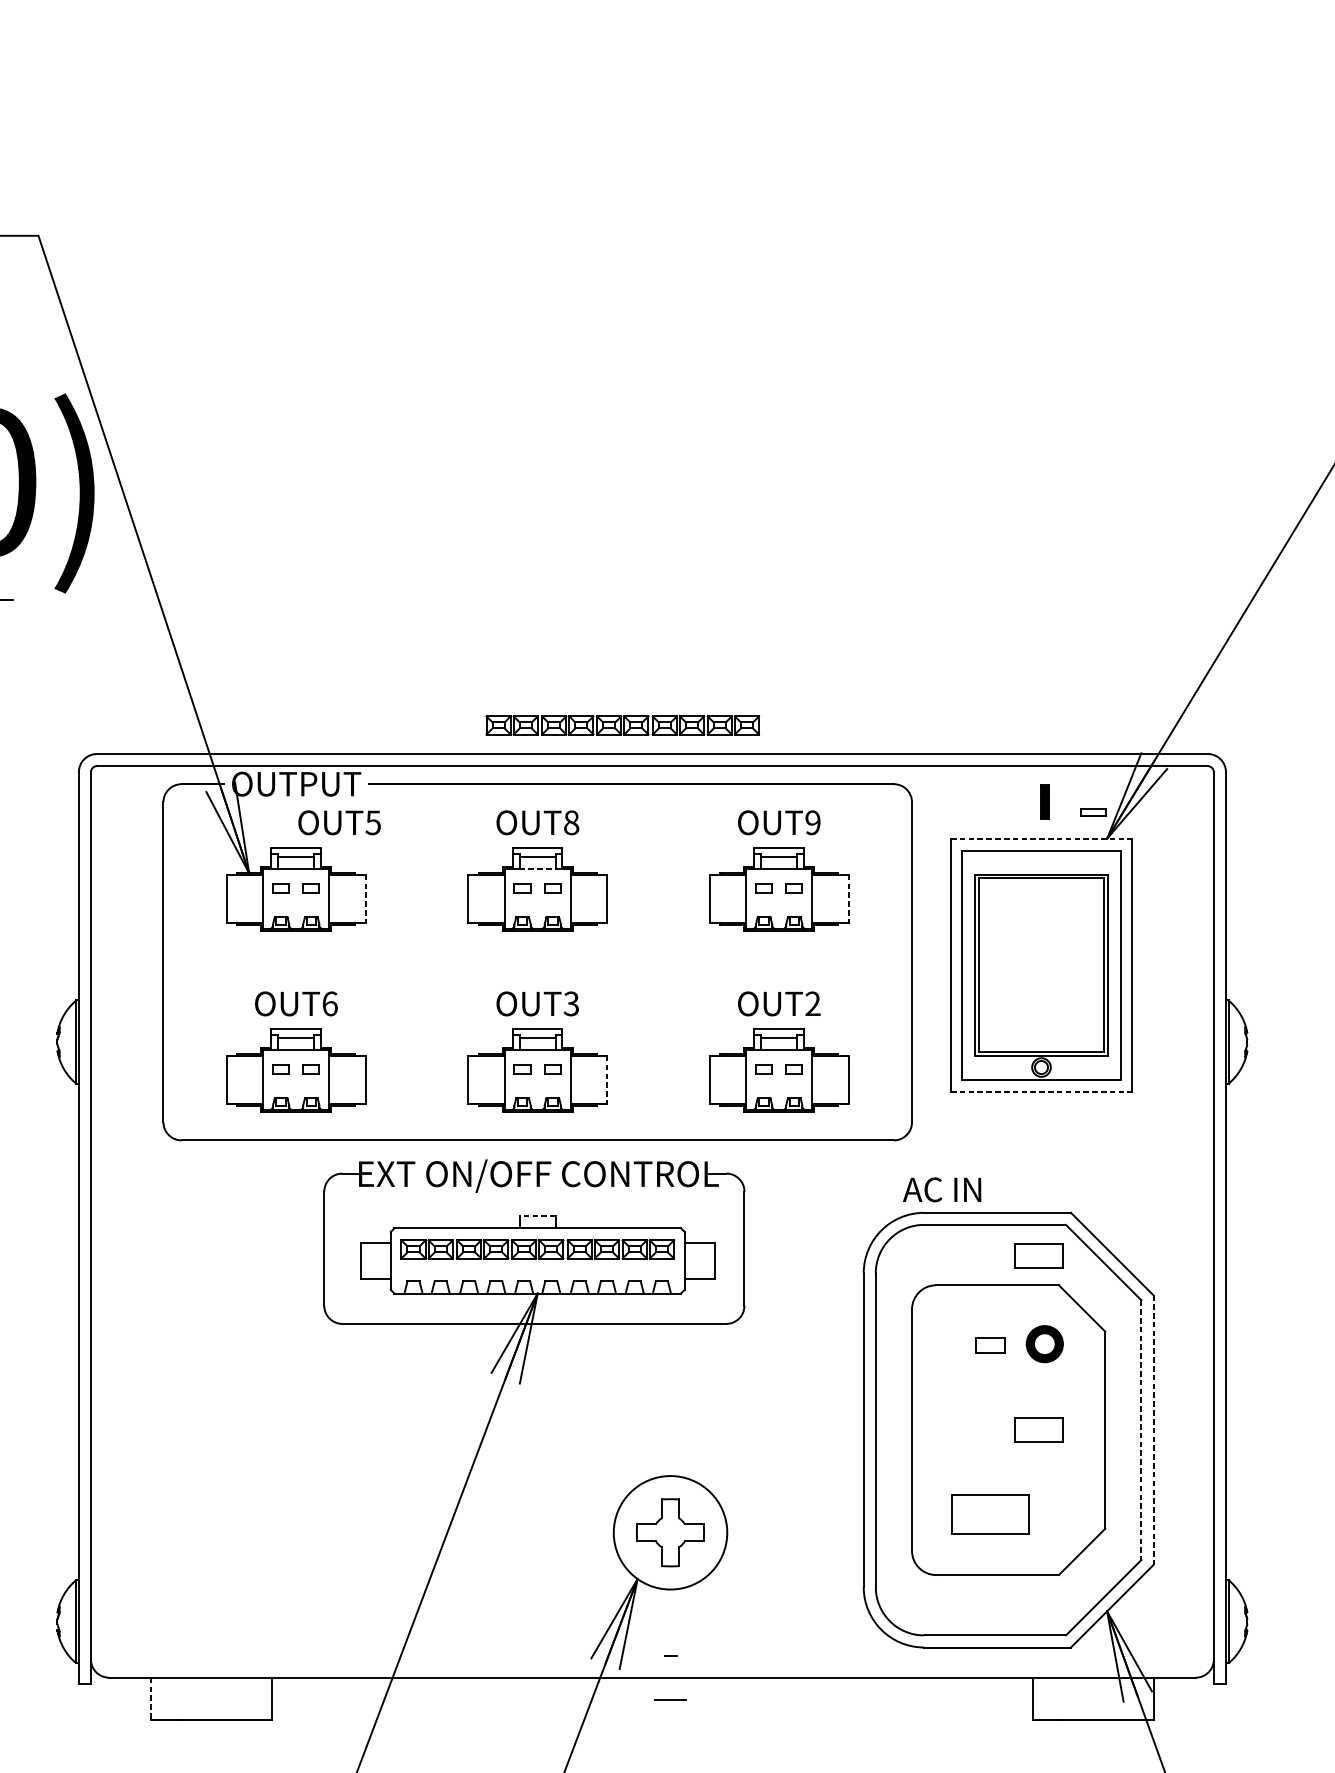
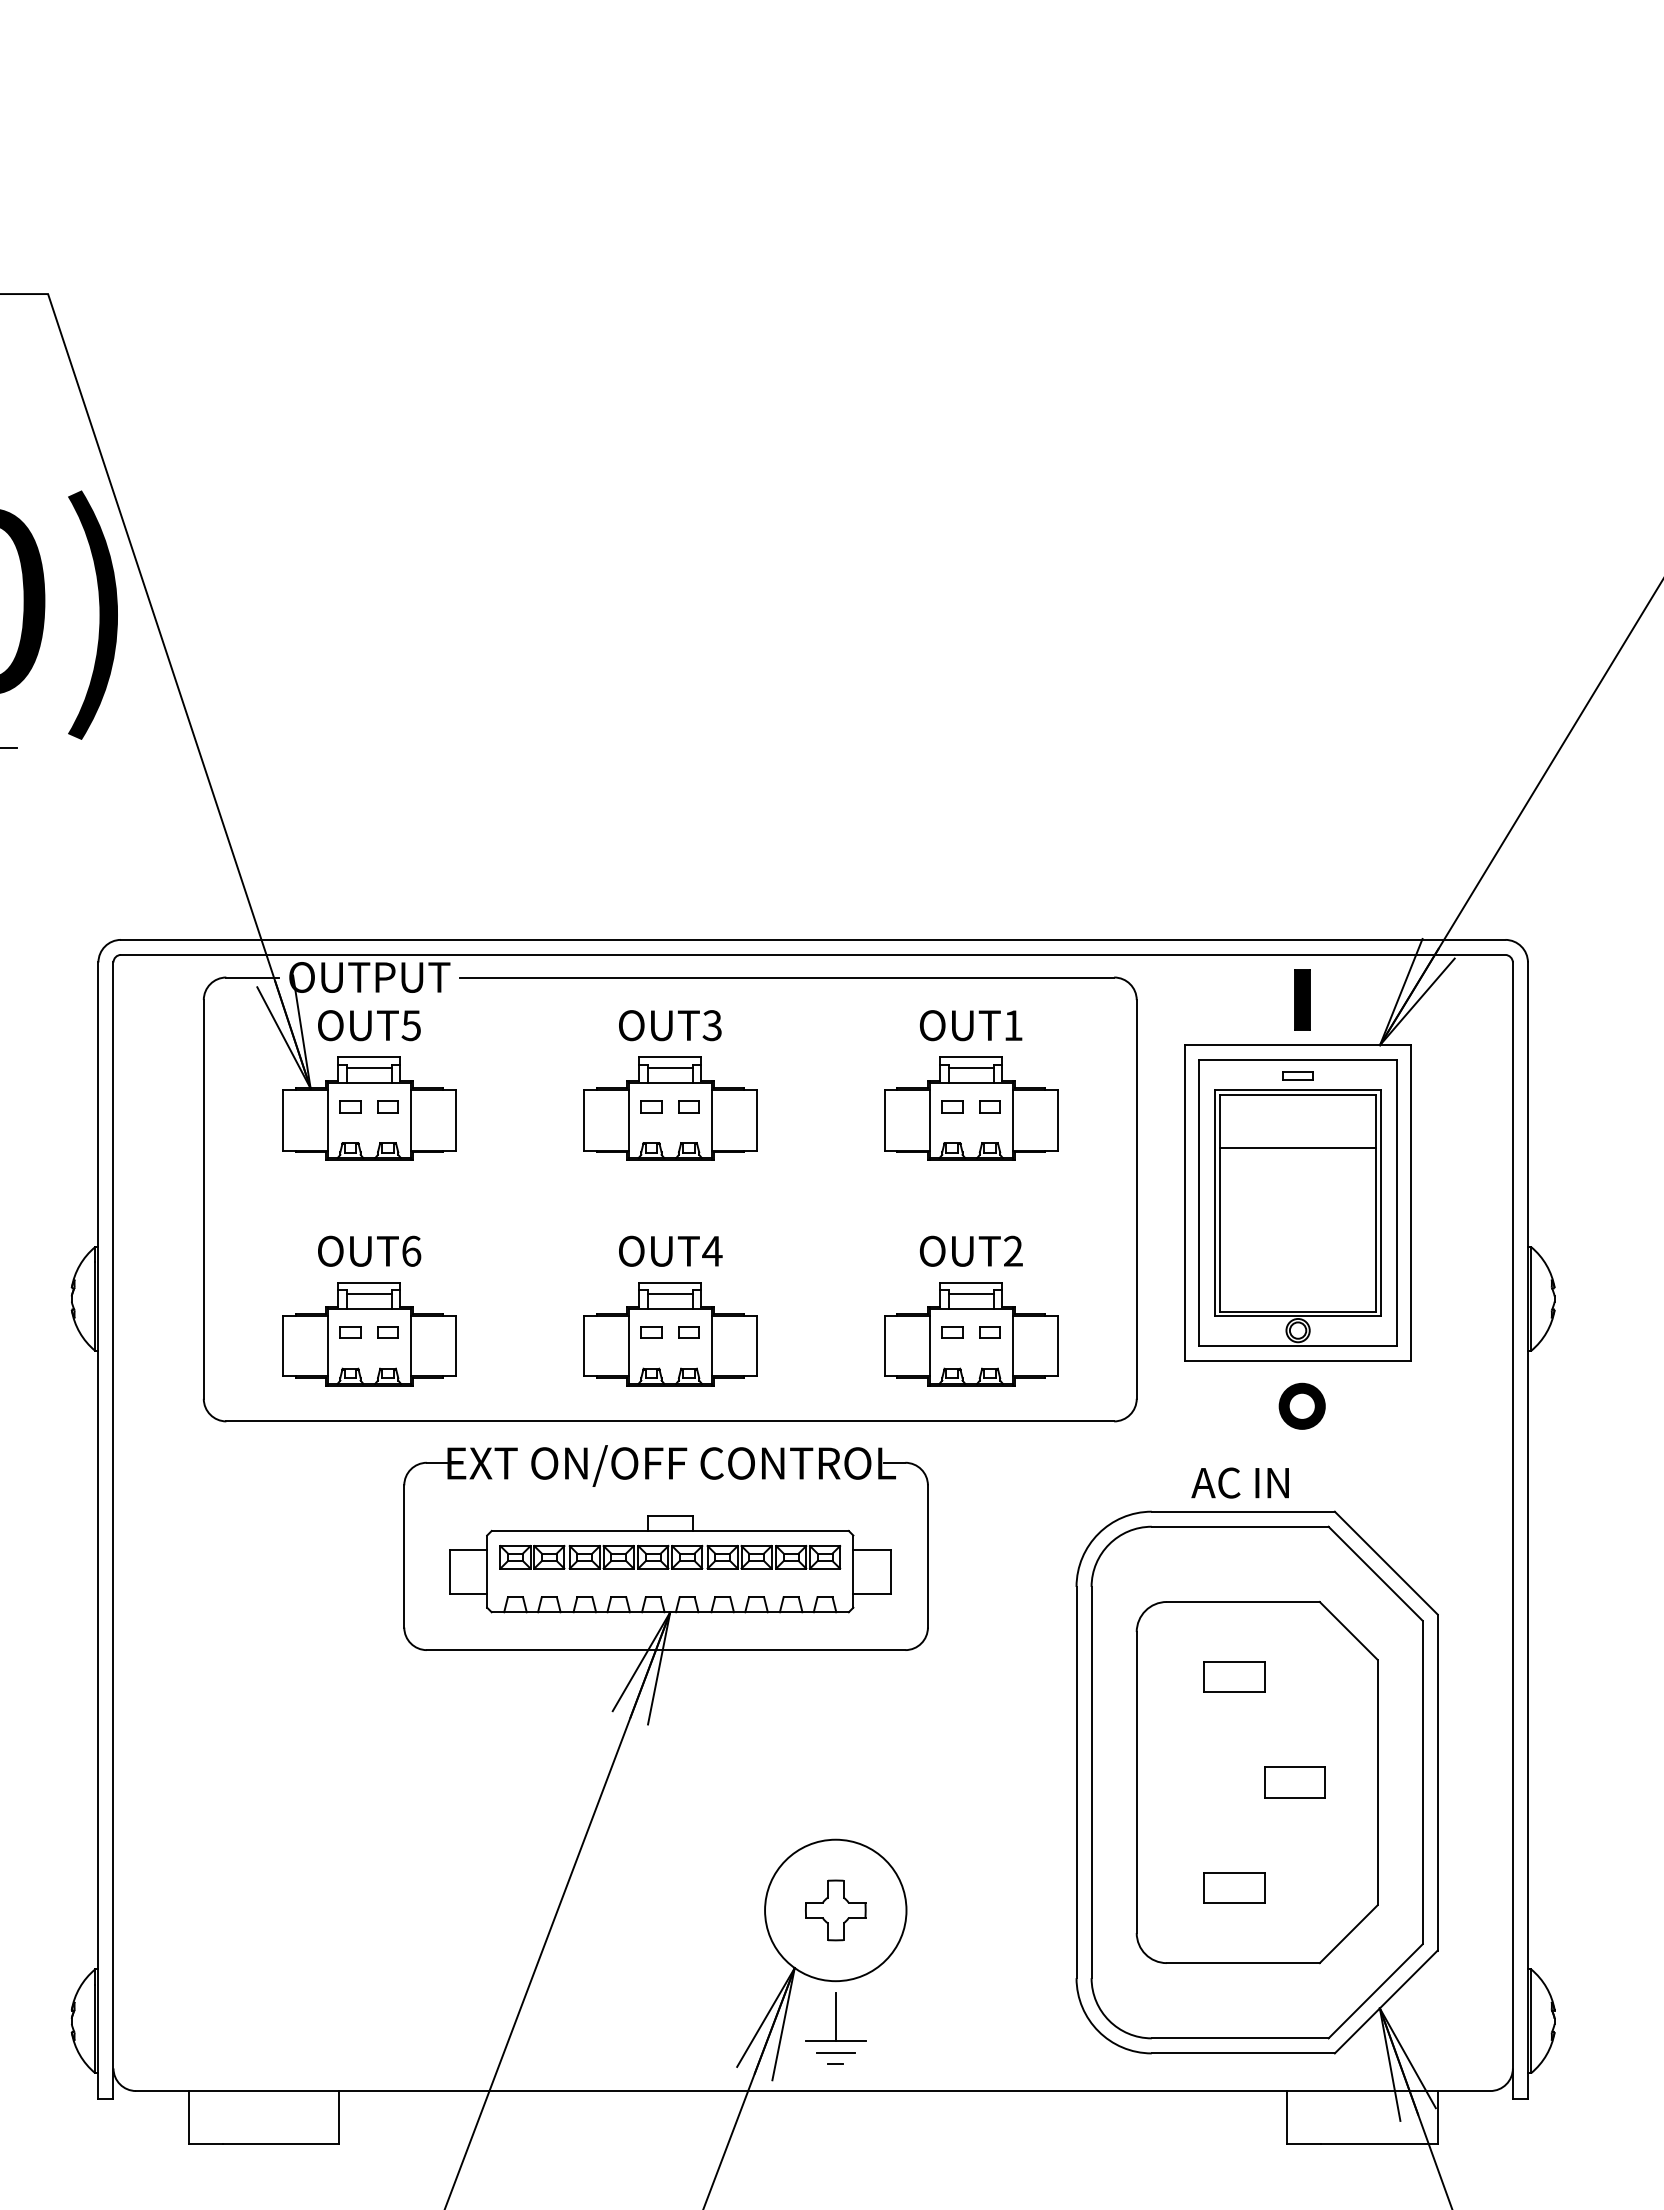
part: (622, 725) -> (776, 904), removed
part: (1045, 801) -> (1302, 999), size x1.43
part: (1093, 812) -> (1297, 1075), moved
text: (339, 822) -> (369, 1025), moved
text: (570, 822) -> (711, 1025), OUT8 -> OUT3
text: (813, 822) -> (1013, 1025), OUT9 -> OUT1
line: (1041, 838) -> (1298, 1045), dashed -> solid
line: (537, 868) -> (670, 1082), dashed -> solid
line: (365, 898) -> (455, 1120), dashed -> solid
line: (848, 898) -> (1057, 1120), dashed -> solid
line: (1041, 920) -> (1297, 1147), added
text: (571, 1003) -> (712, 1250), OUT3 -> OUT4
line: (606, 1080) -> (756, 1346), dashed -> solid
line: (1041, 1092) -> (1298, 1361), dashed -> solid
text: (941, 1189) -> (1239, 1482), moved
line: (537, 1215) -> (670, 1515), dashed -> solid
part: (1038, 1256) -> (1294, 1565), removed
part: (1044, 1343) -> (1301, 1405), moved
part: (990, 1345) -> (1234, 1676), size x1.67
line: (1141, 1430) -> (1422, 1782), dashed -> solid
line: (1153, 1430) -> (1437, 1783), dashed -> solid
part: (990, 1514) -> (1234, 1887), size x0.62
part: (670, 1532) -> (835, 1910), size x0.71
part: (670, 1617) -> (835, 2016), added
line: (151, 1698) -> (188, 2117), dashed -> solid
line: (670, 1699) -> (835, 2052), moved

